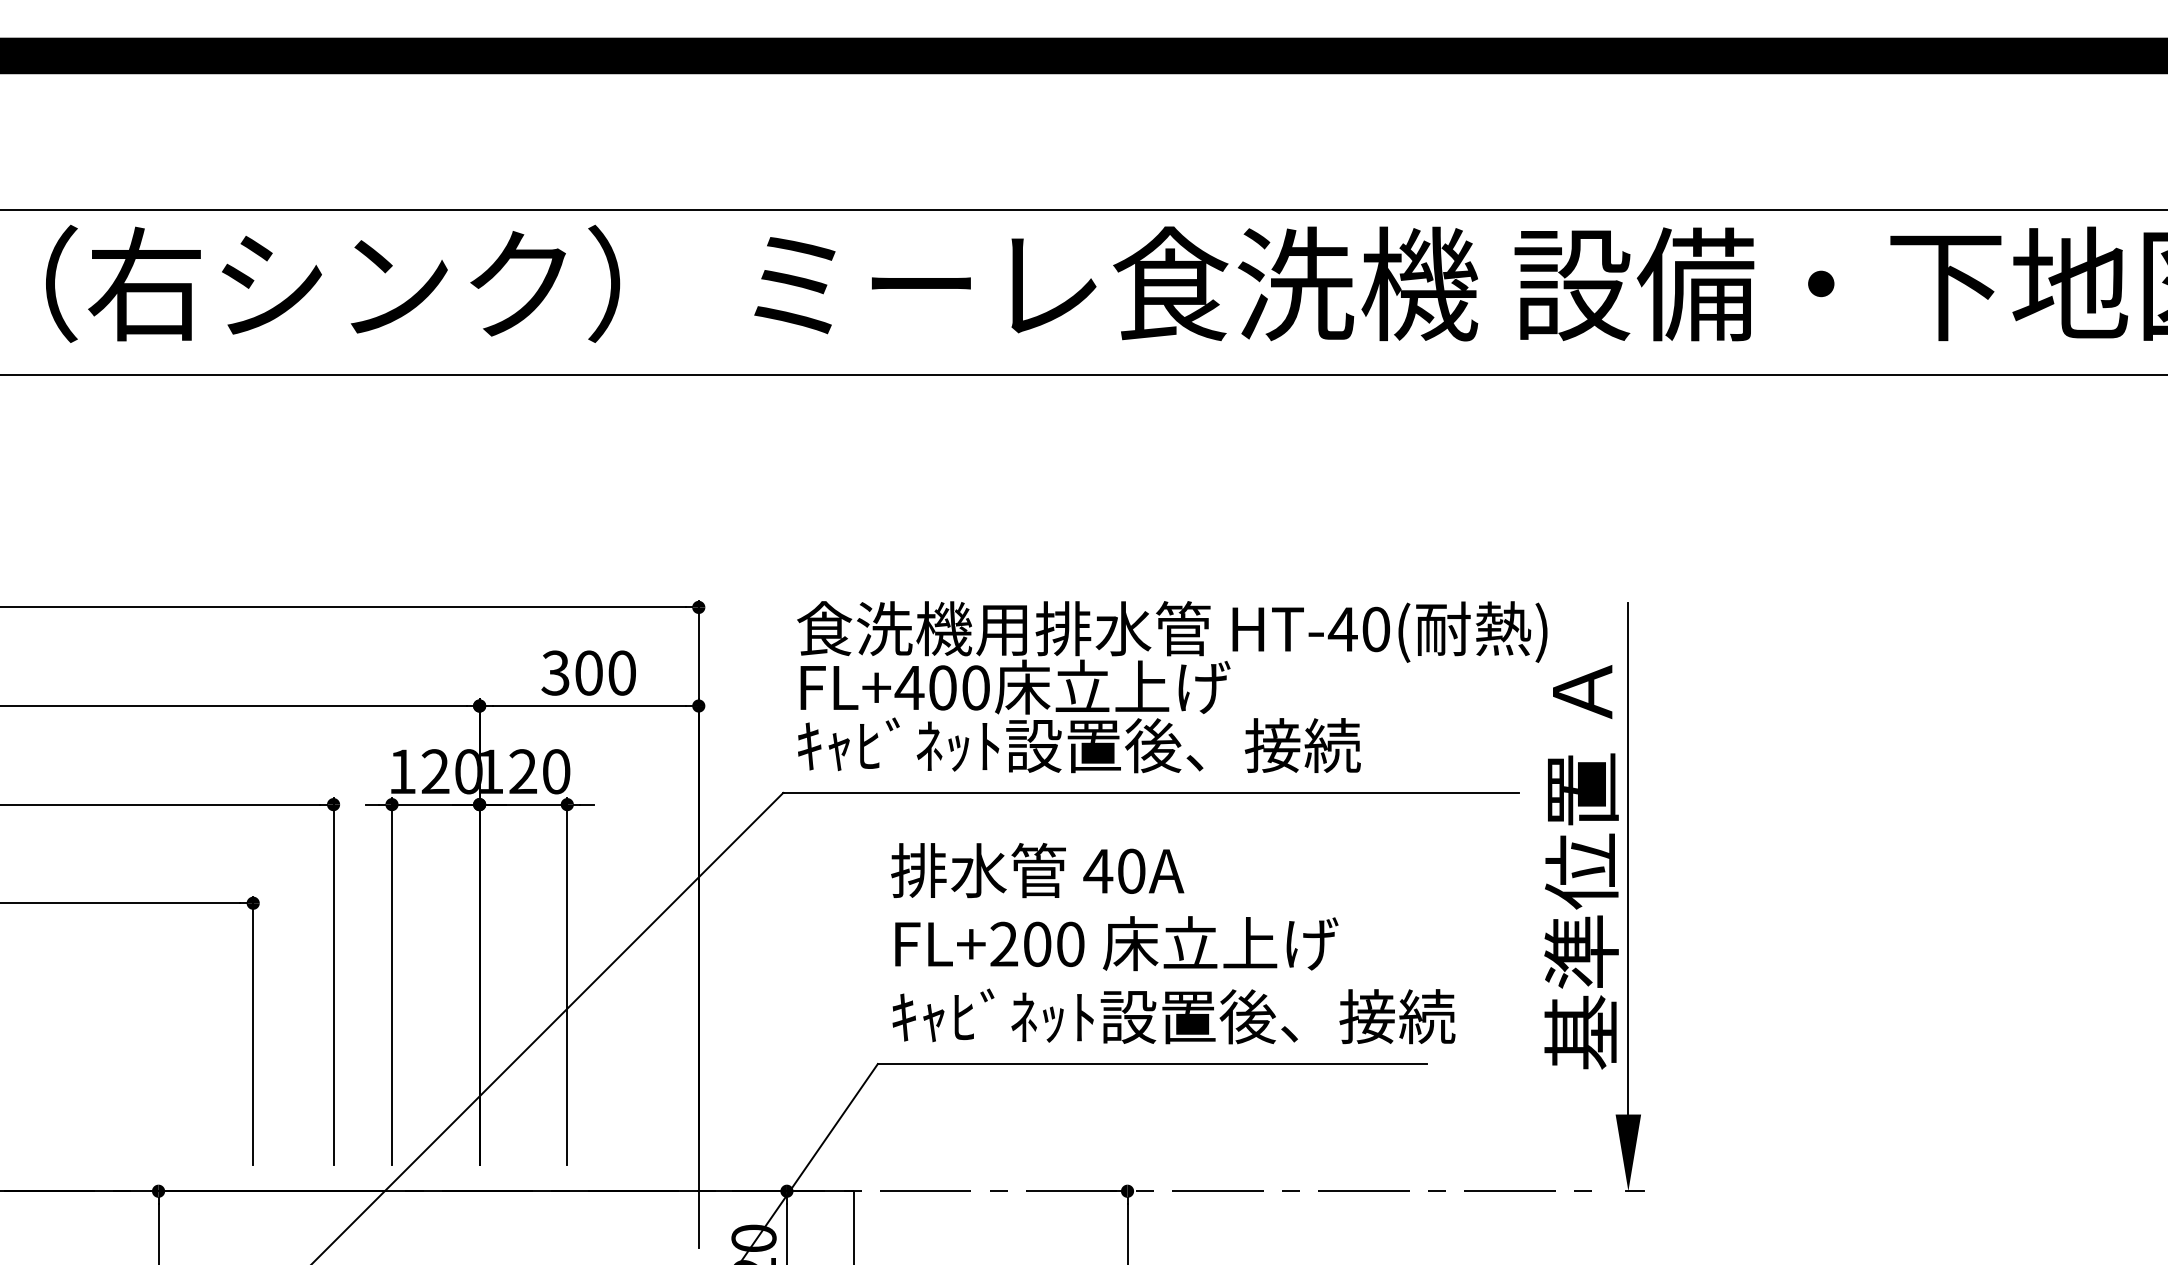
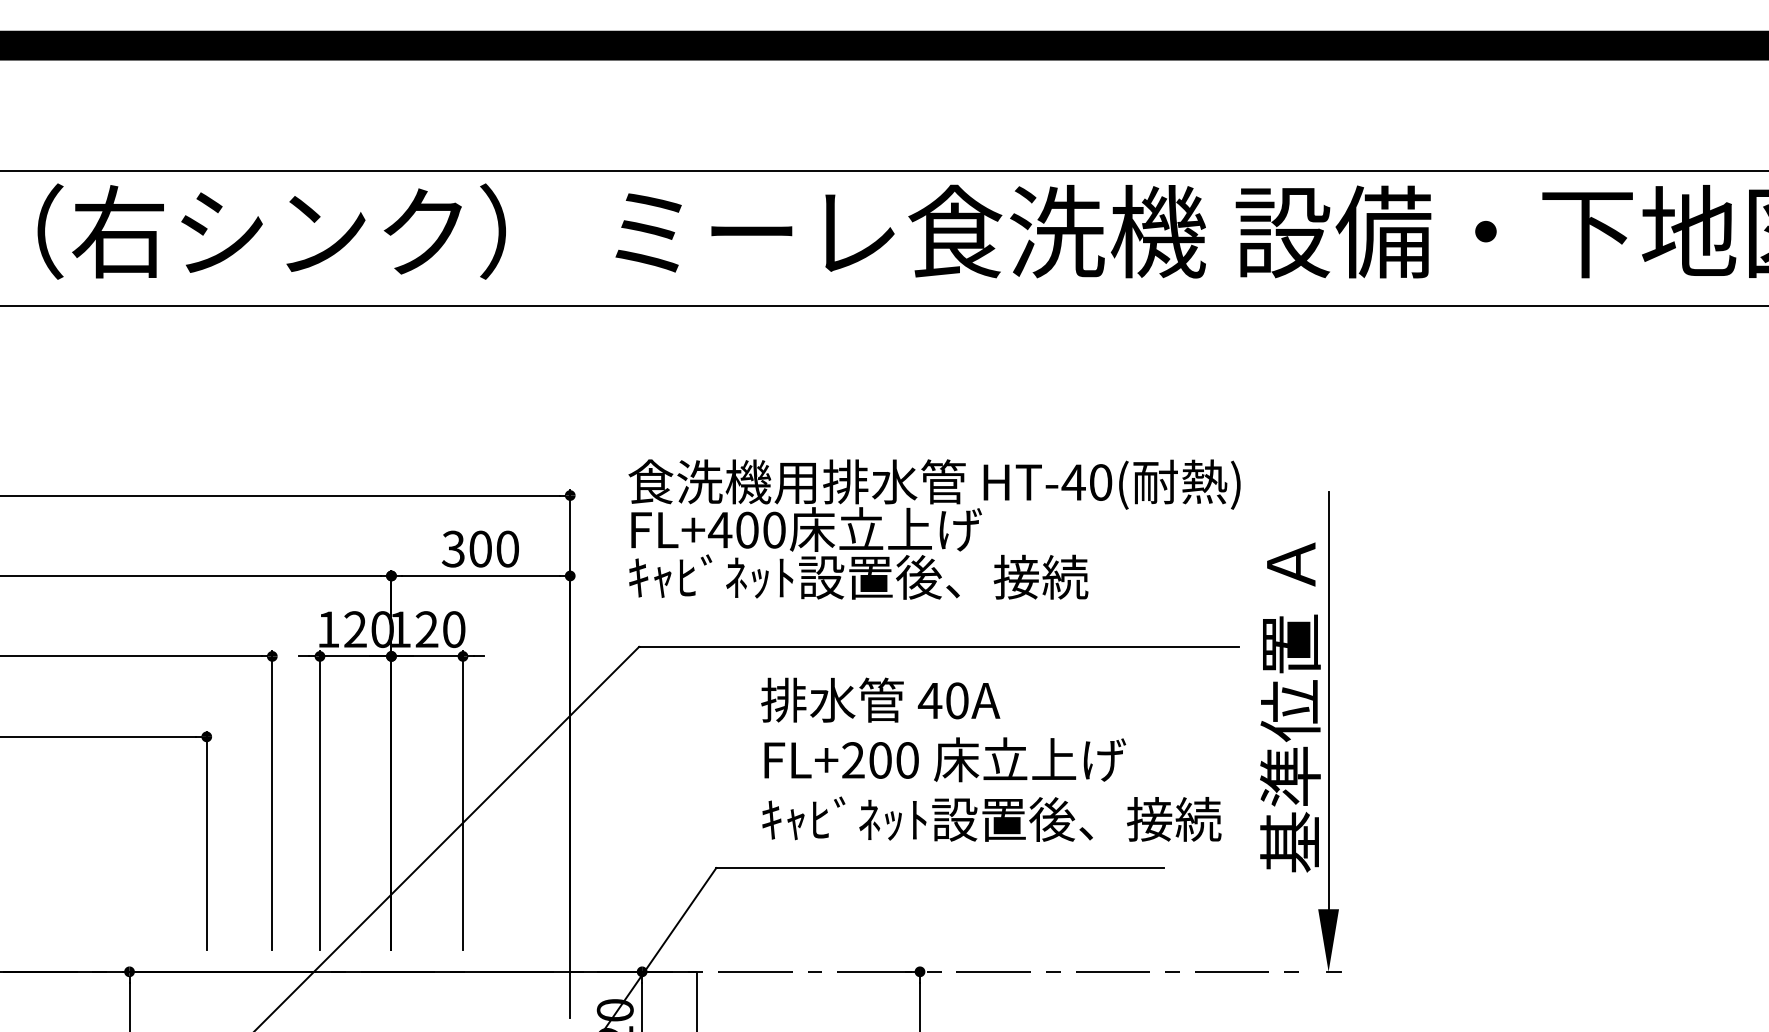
text: (1172, 687) -> (934, 529), moved
text: (1173, 943) -> (991, 759), moved

